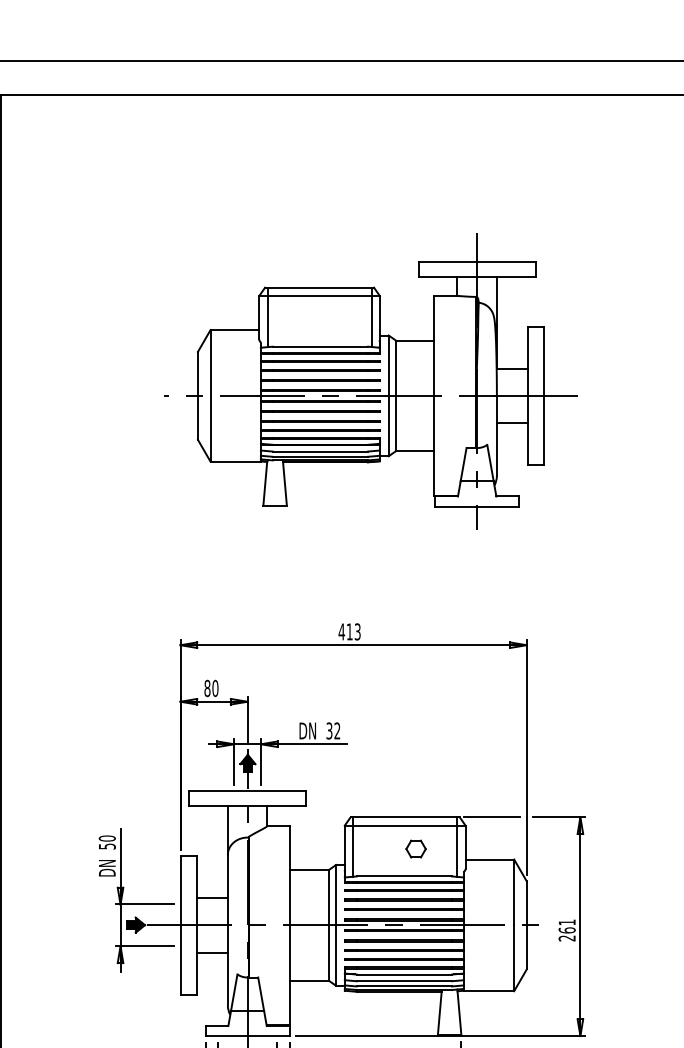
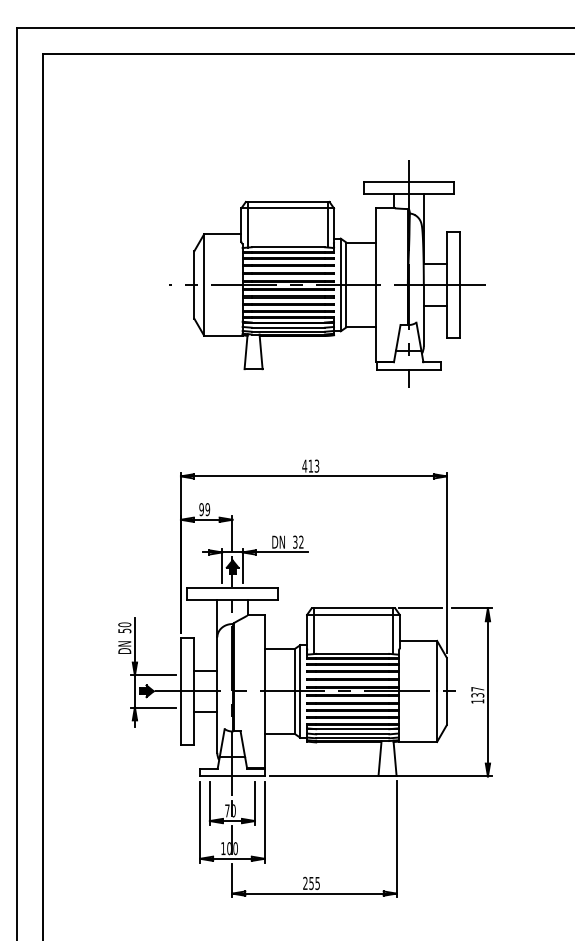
text: (211, 688) -> (204, 509), 80 -> 99
part: (415, 848) -> (361, 632), removed
text: (566, 930) -> (477, 695), 261 -> 137

